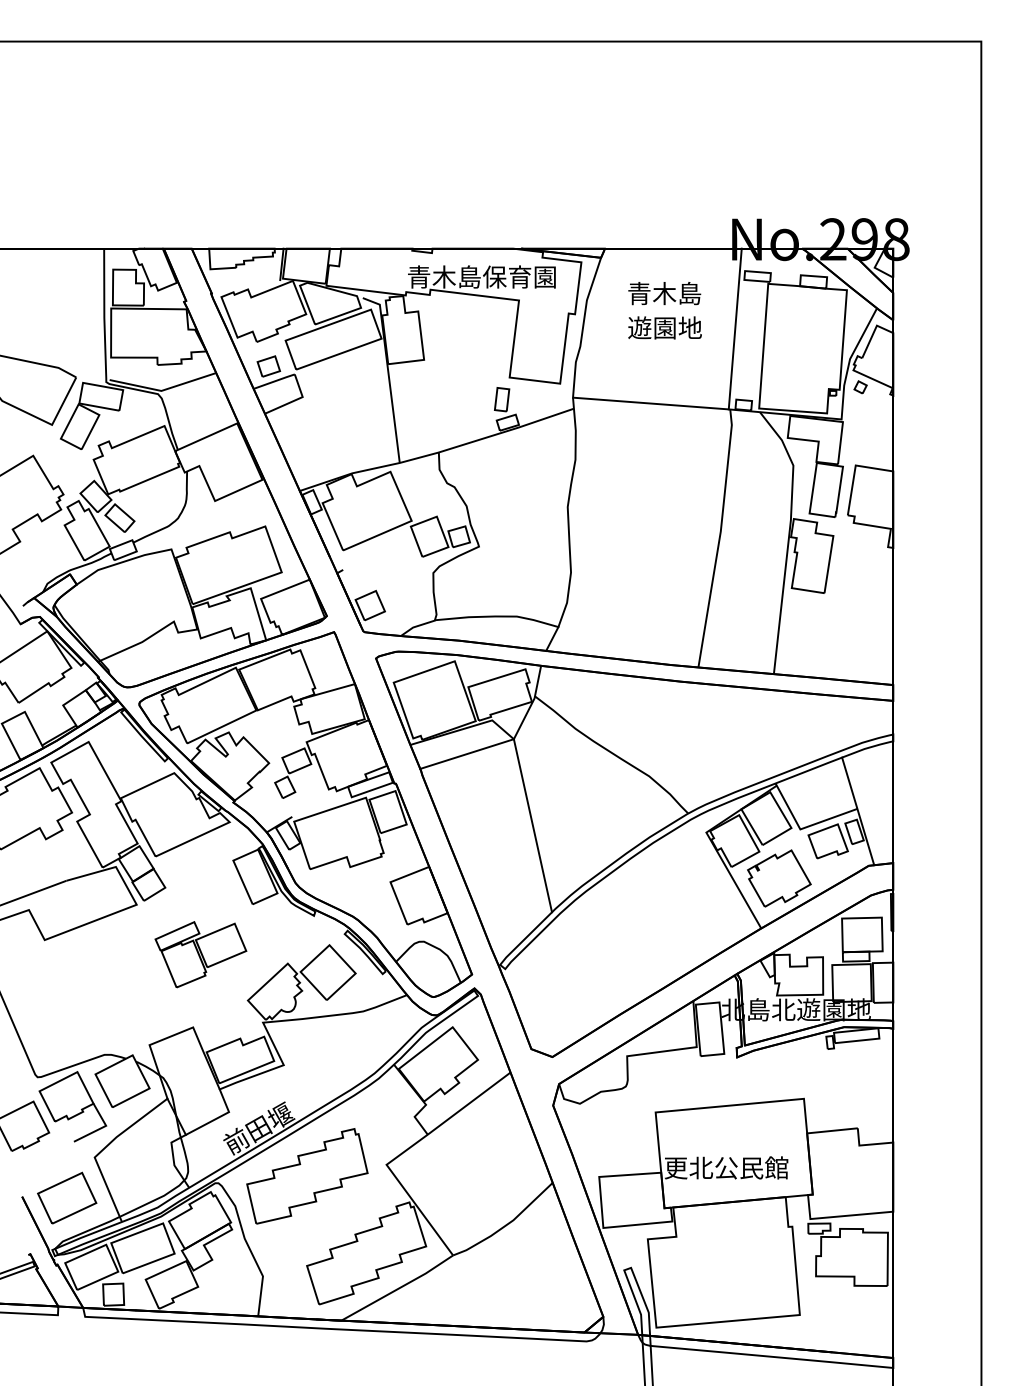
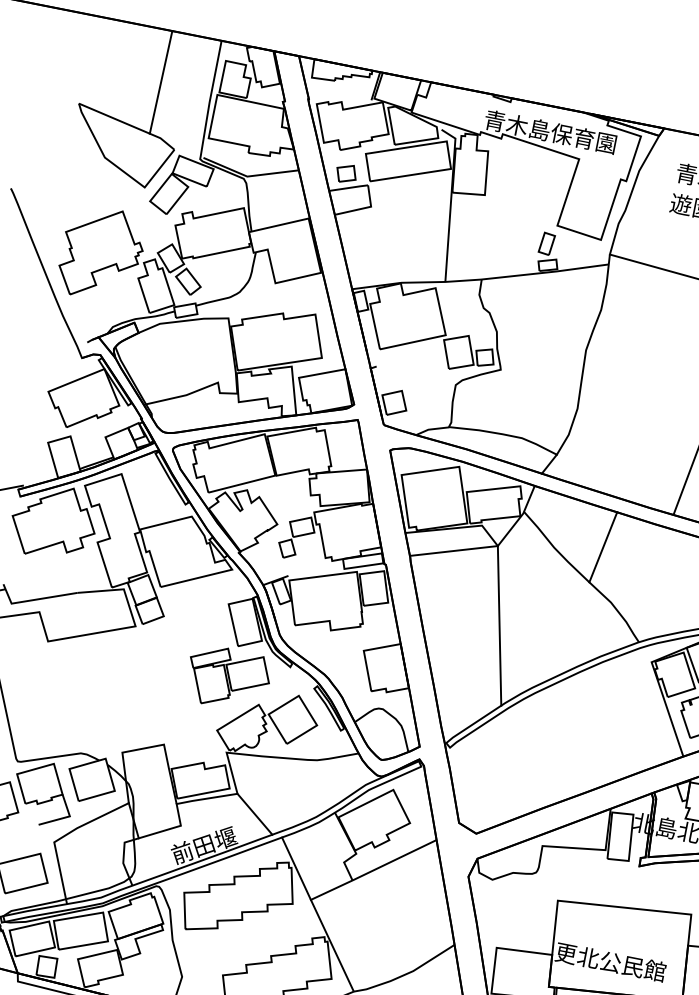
line: (47, 306) -> (161, 82), added
line: (628, 717) -> (602, 546), added
part: (200, 954) -> (227, 678), moved
line: (306, 1083) -> (254, 814), added
line: (363, 1133) -> (295, 868), added

